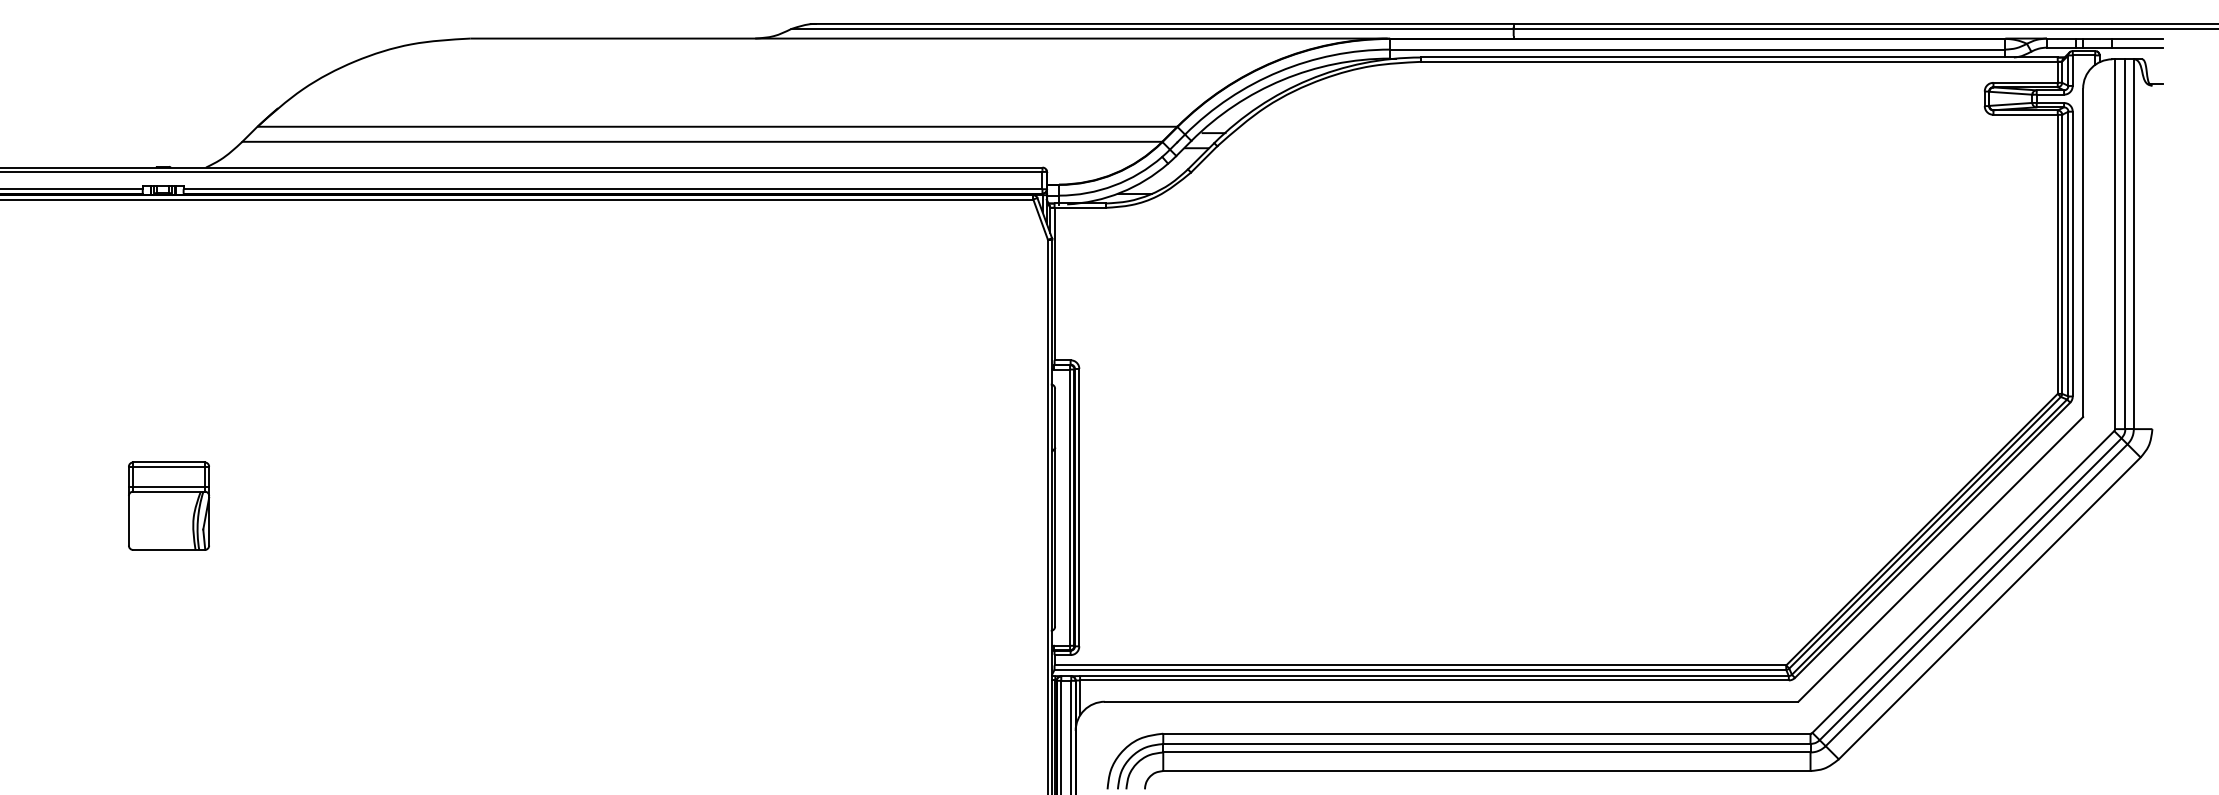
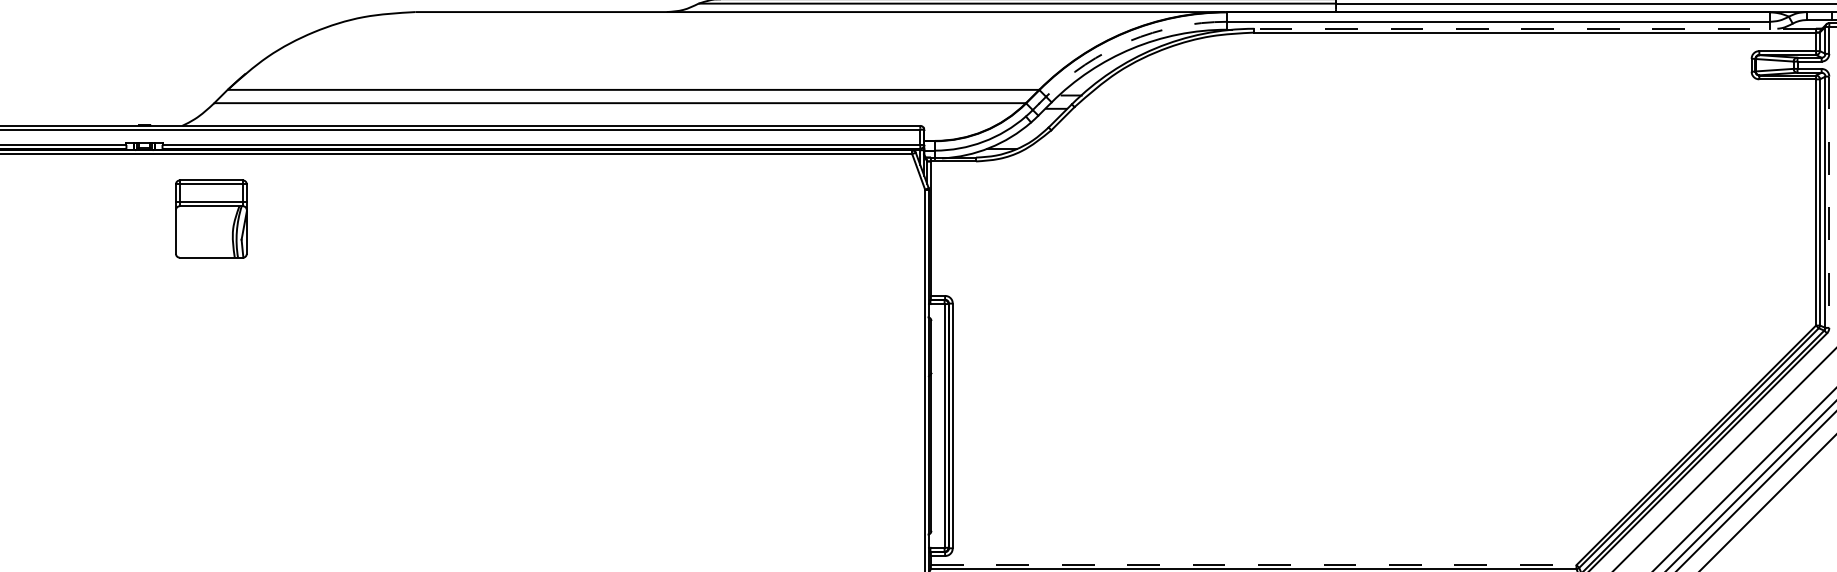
line: (1738, 57) -> (1534, 28), solid -> dashed
arc: (1279, 71) -> (1129, 41), solid -> dashed
line: (2072, 254) -> (1829, 202), solid -> dashed
part: (169, 505) -> (211, 218), moved
line: (1420, 665) -> (1253, 565), solid -> dashed

